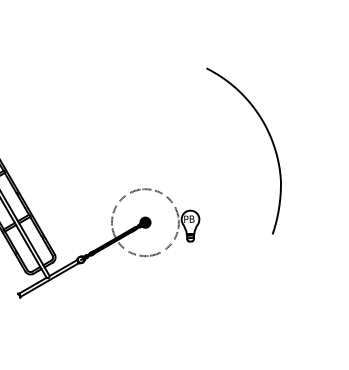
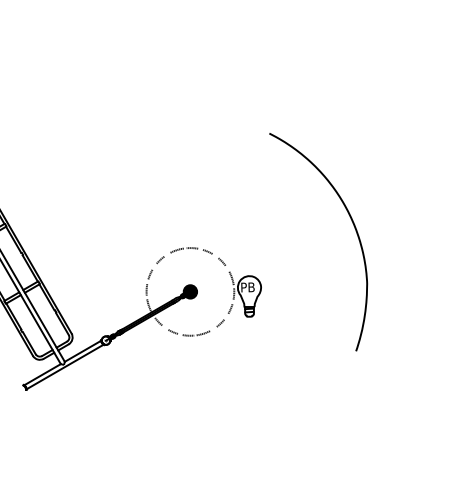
curve: (270, 139) -> (353, 226), moved

